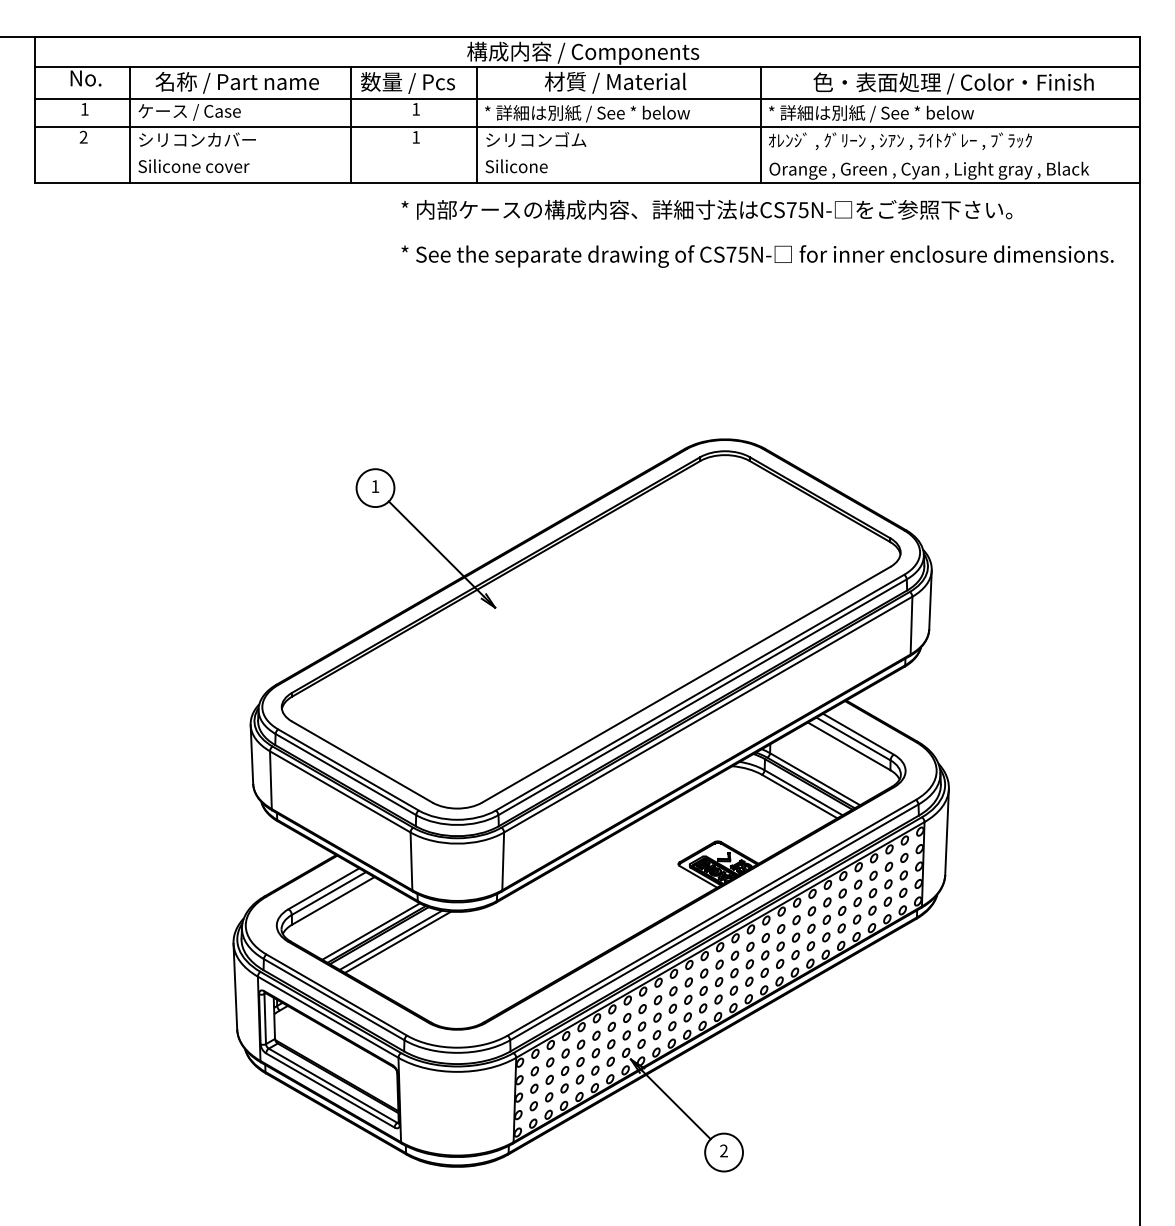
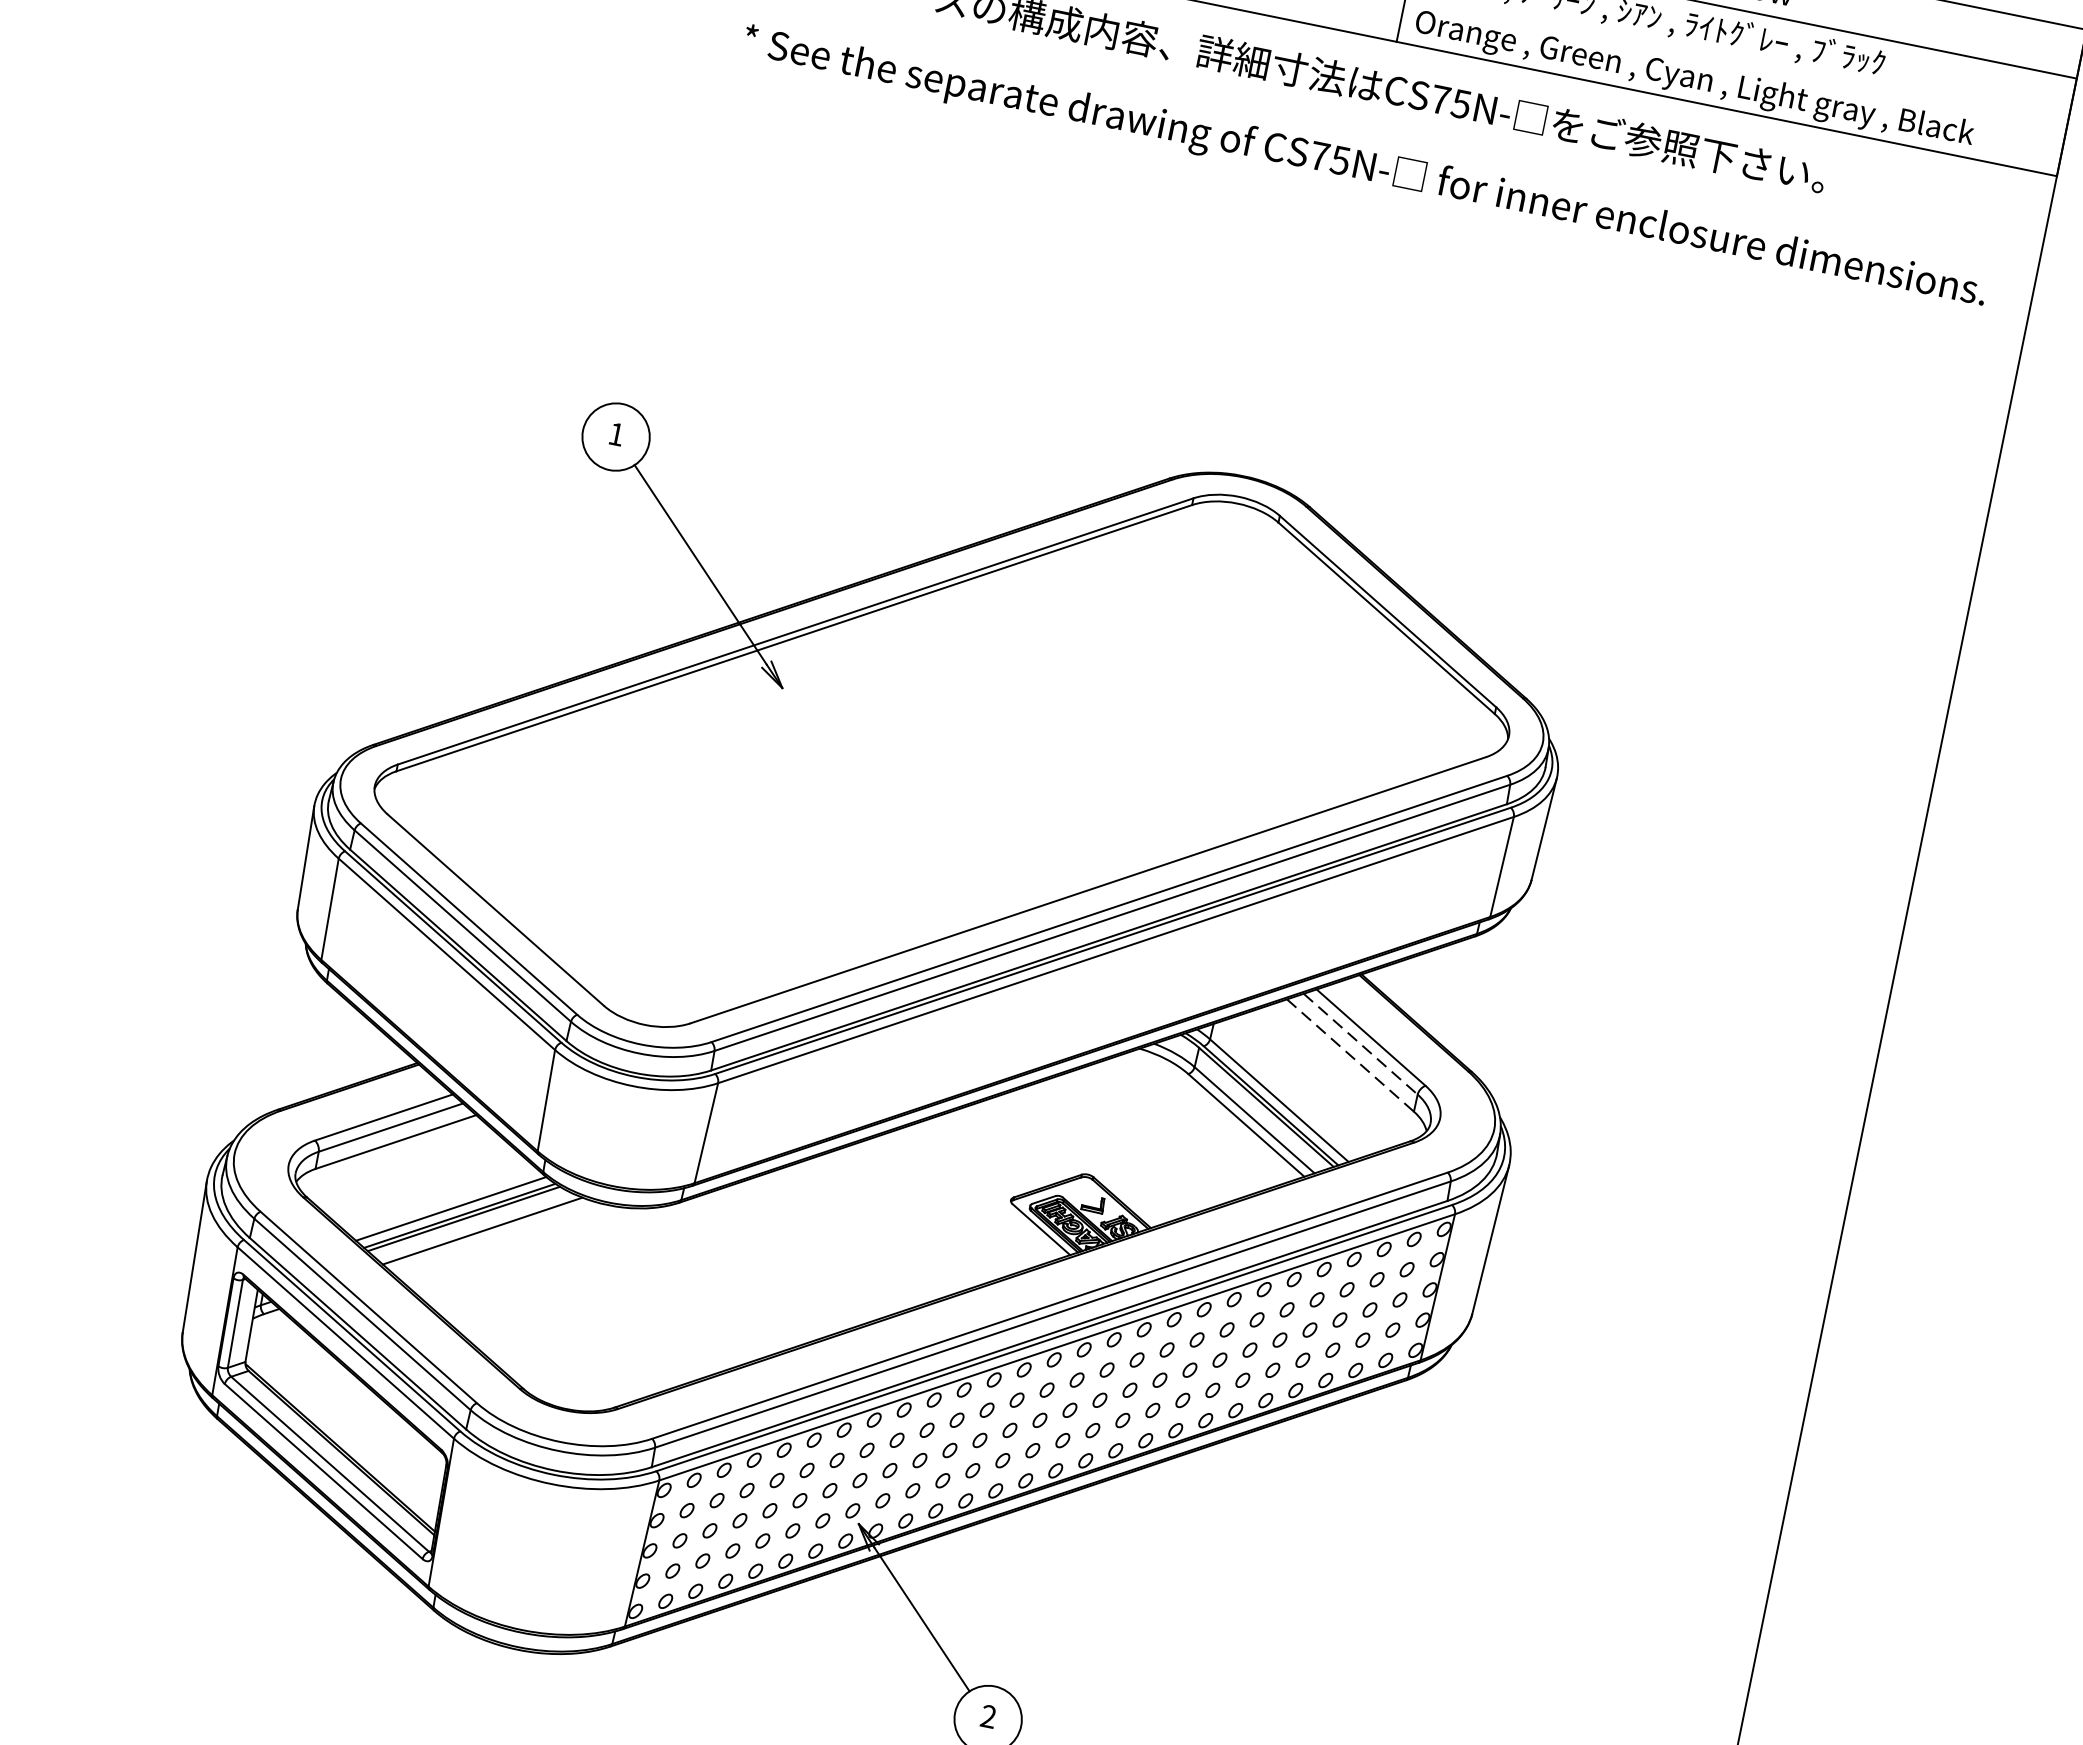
line: (853, 739) -> (1360, 1045), solid -> dashed
line: (849, 746) -> (1350, 1055), solid -> dashed
line: (397, 941) -> (493, 1235), removed

